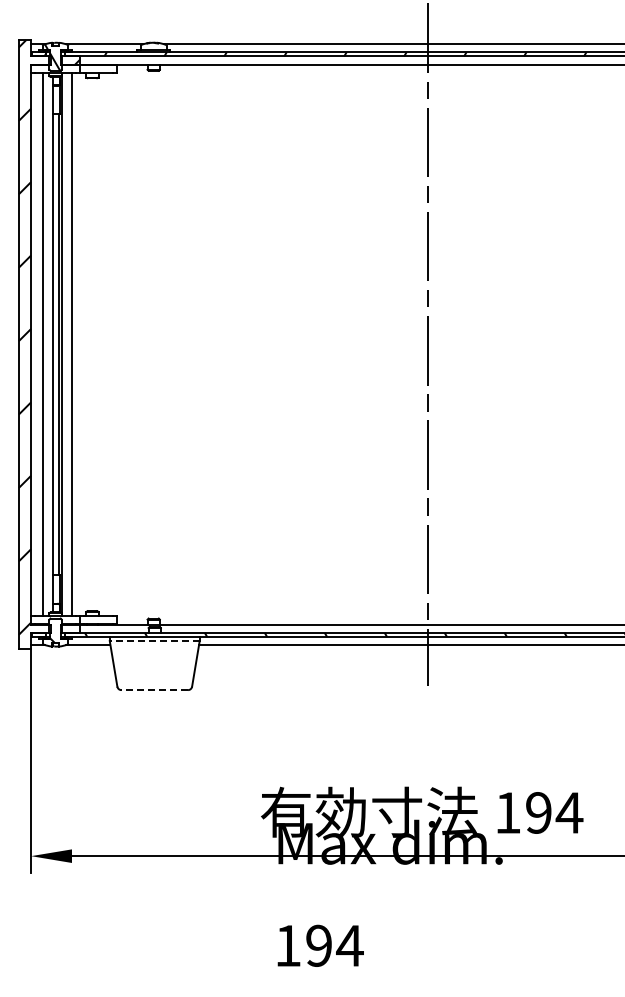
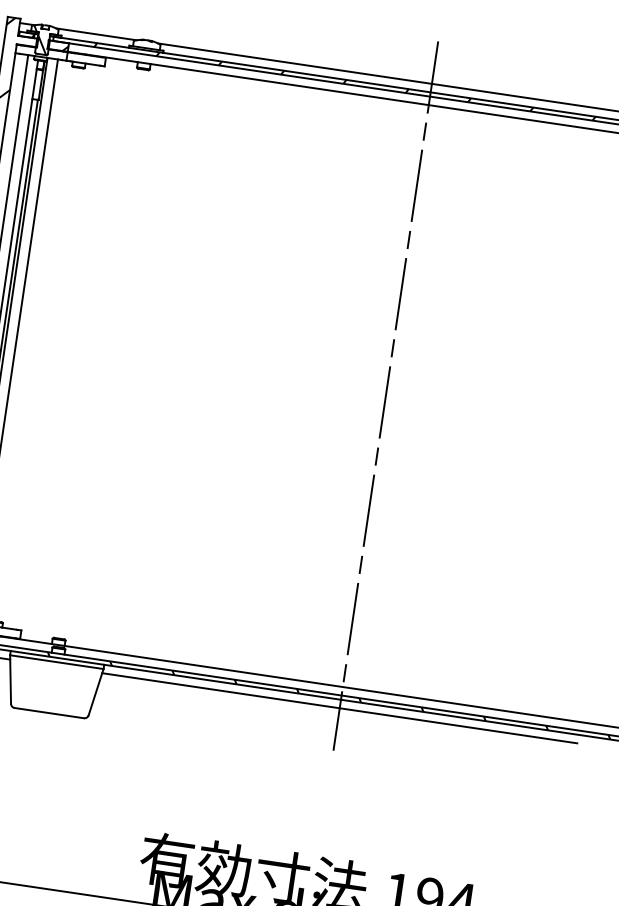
line: (154, 641) -> (56, 662), dashed -> solid
line: (154, 690) -> (49, 713), dashed -> solid

